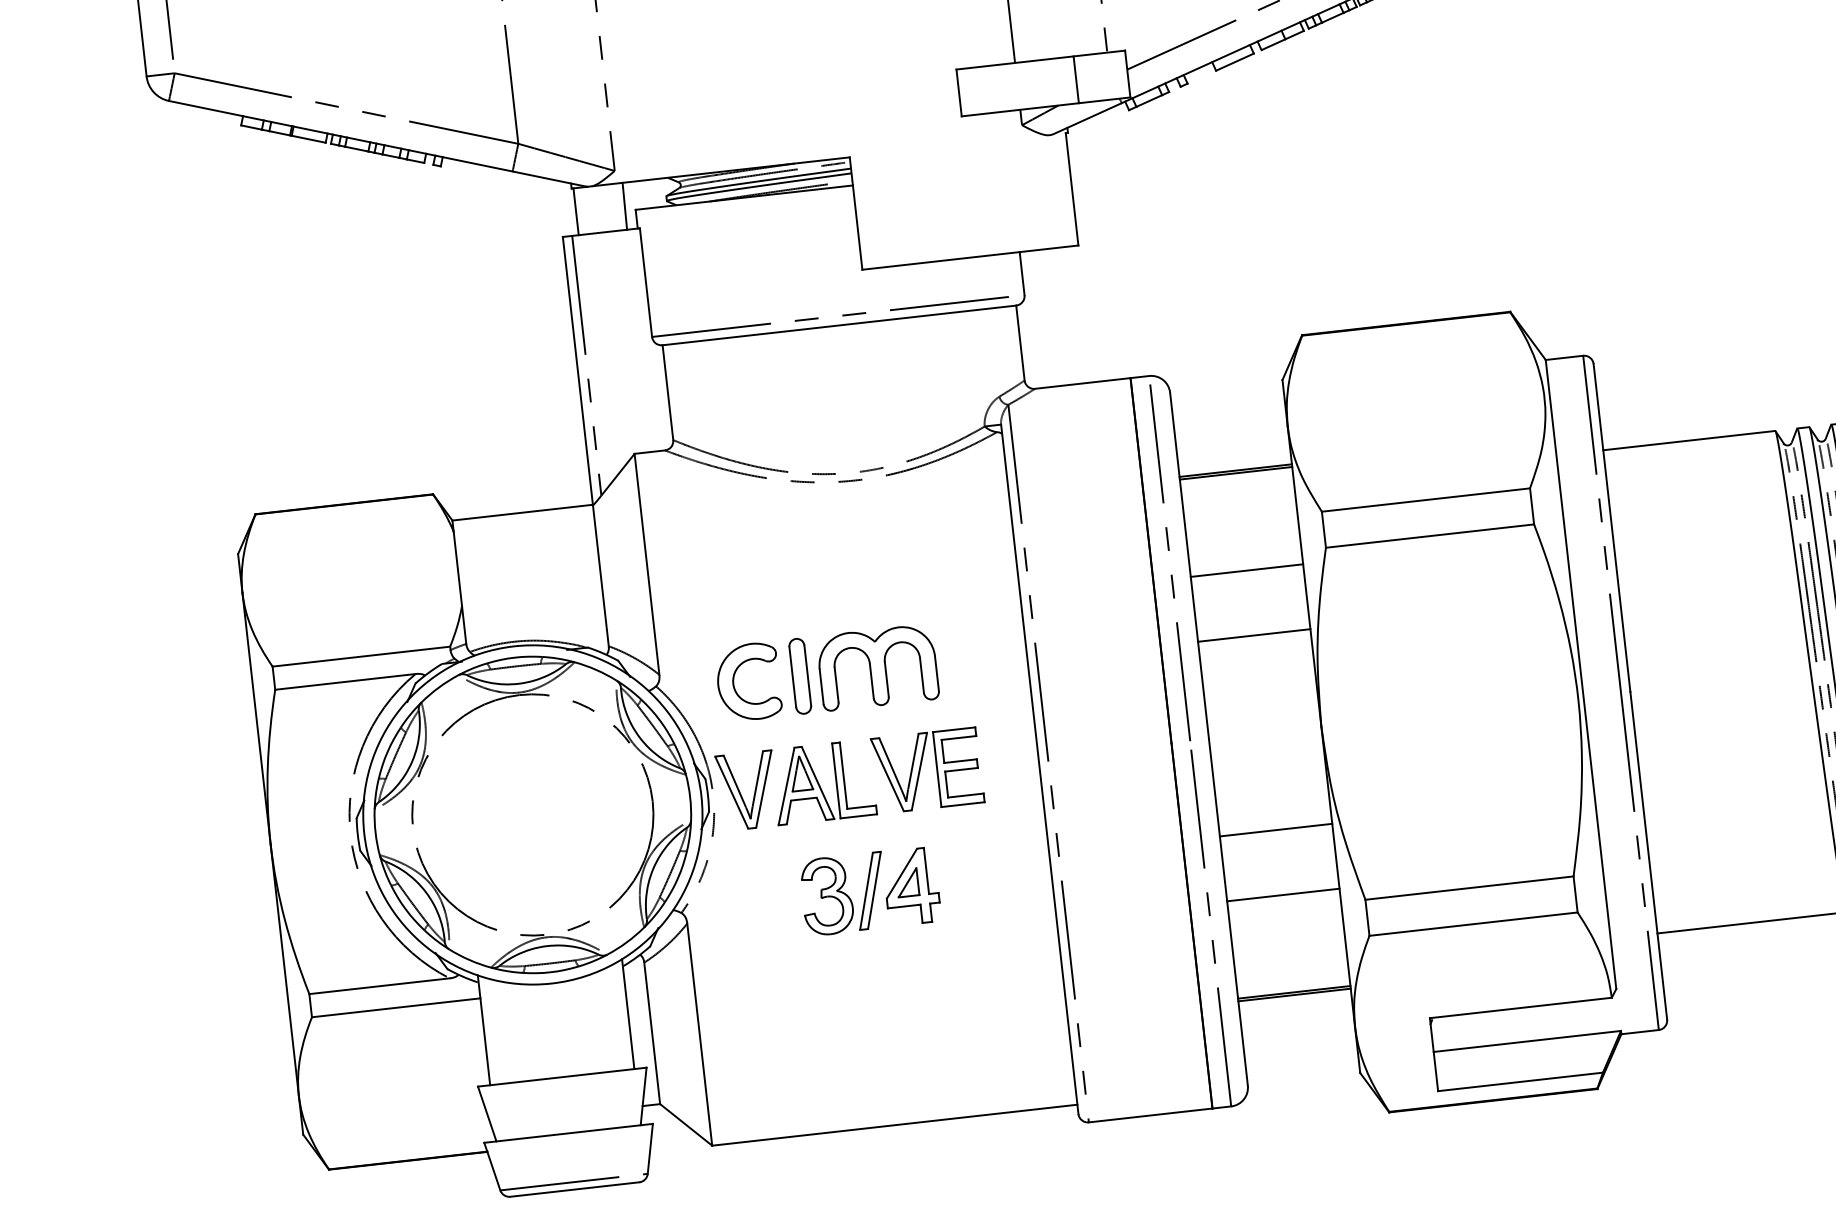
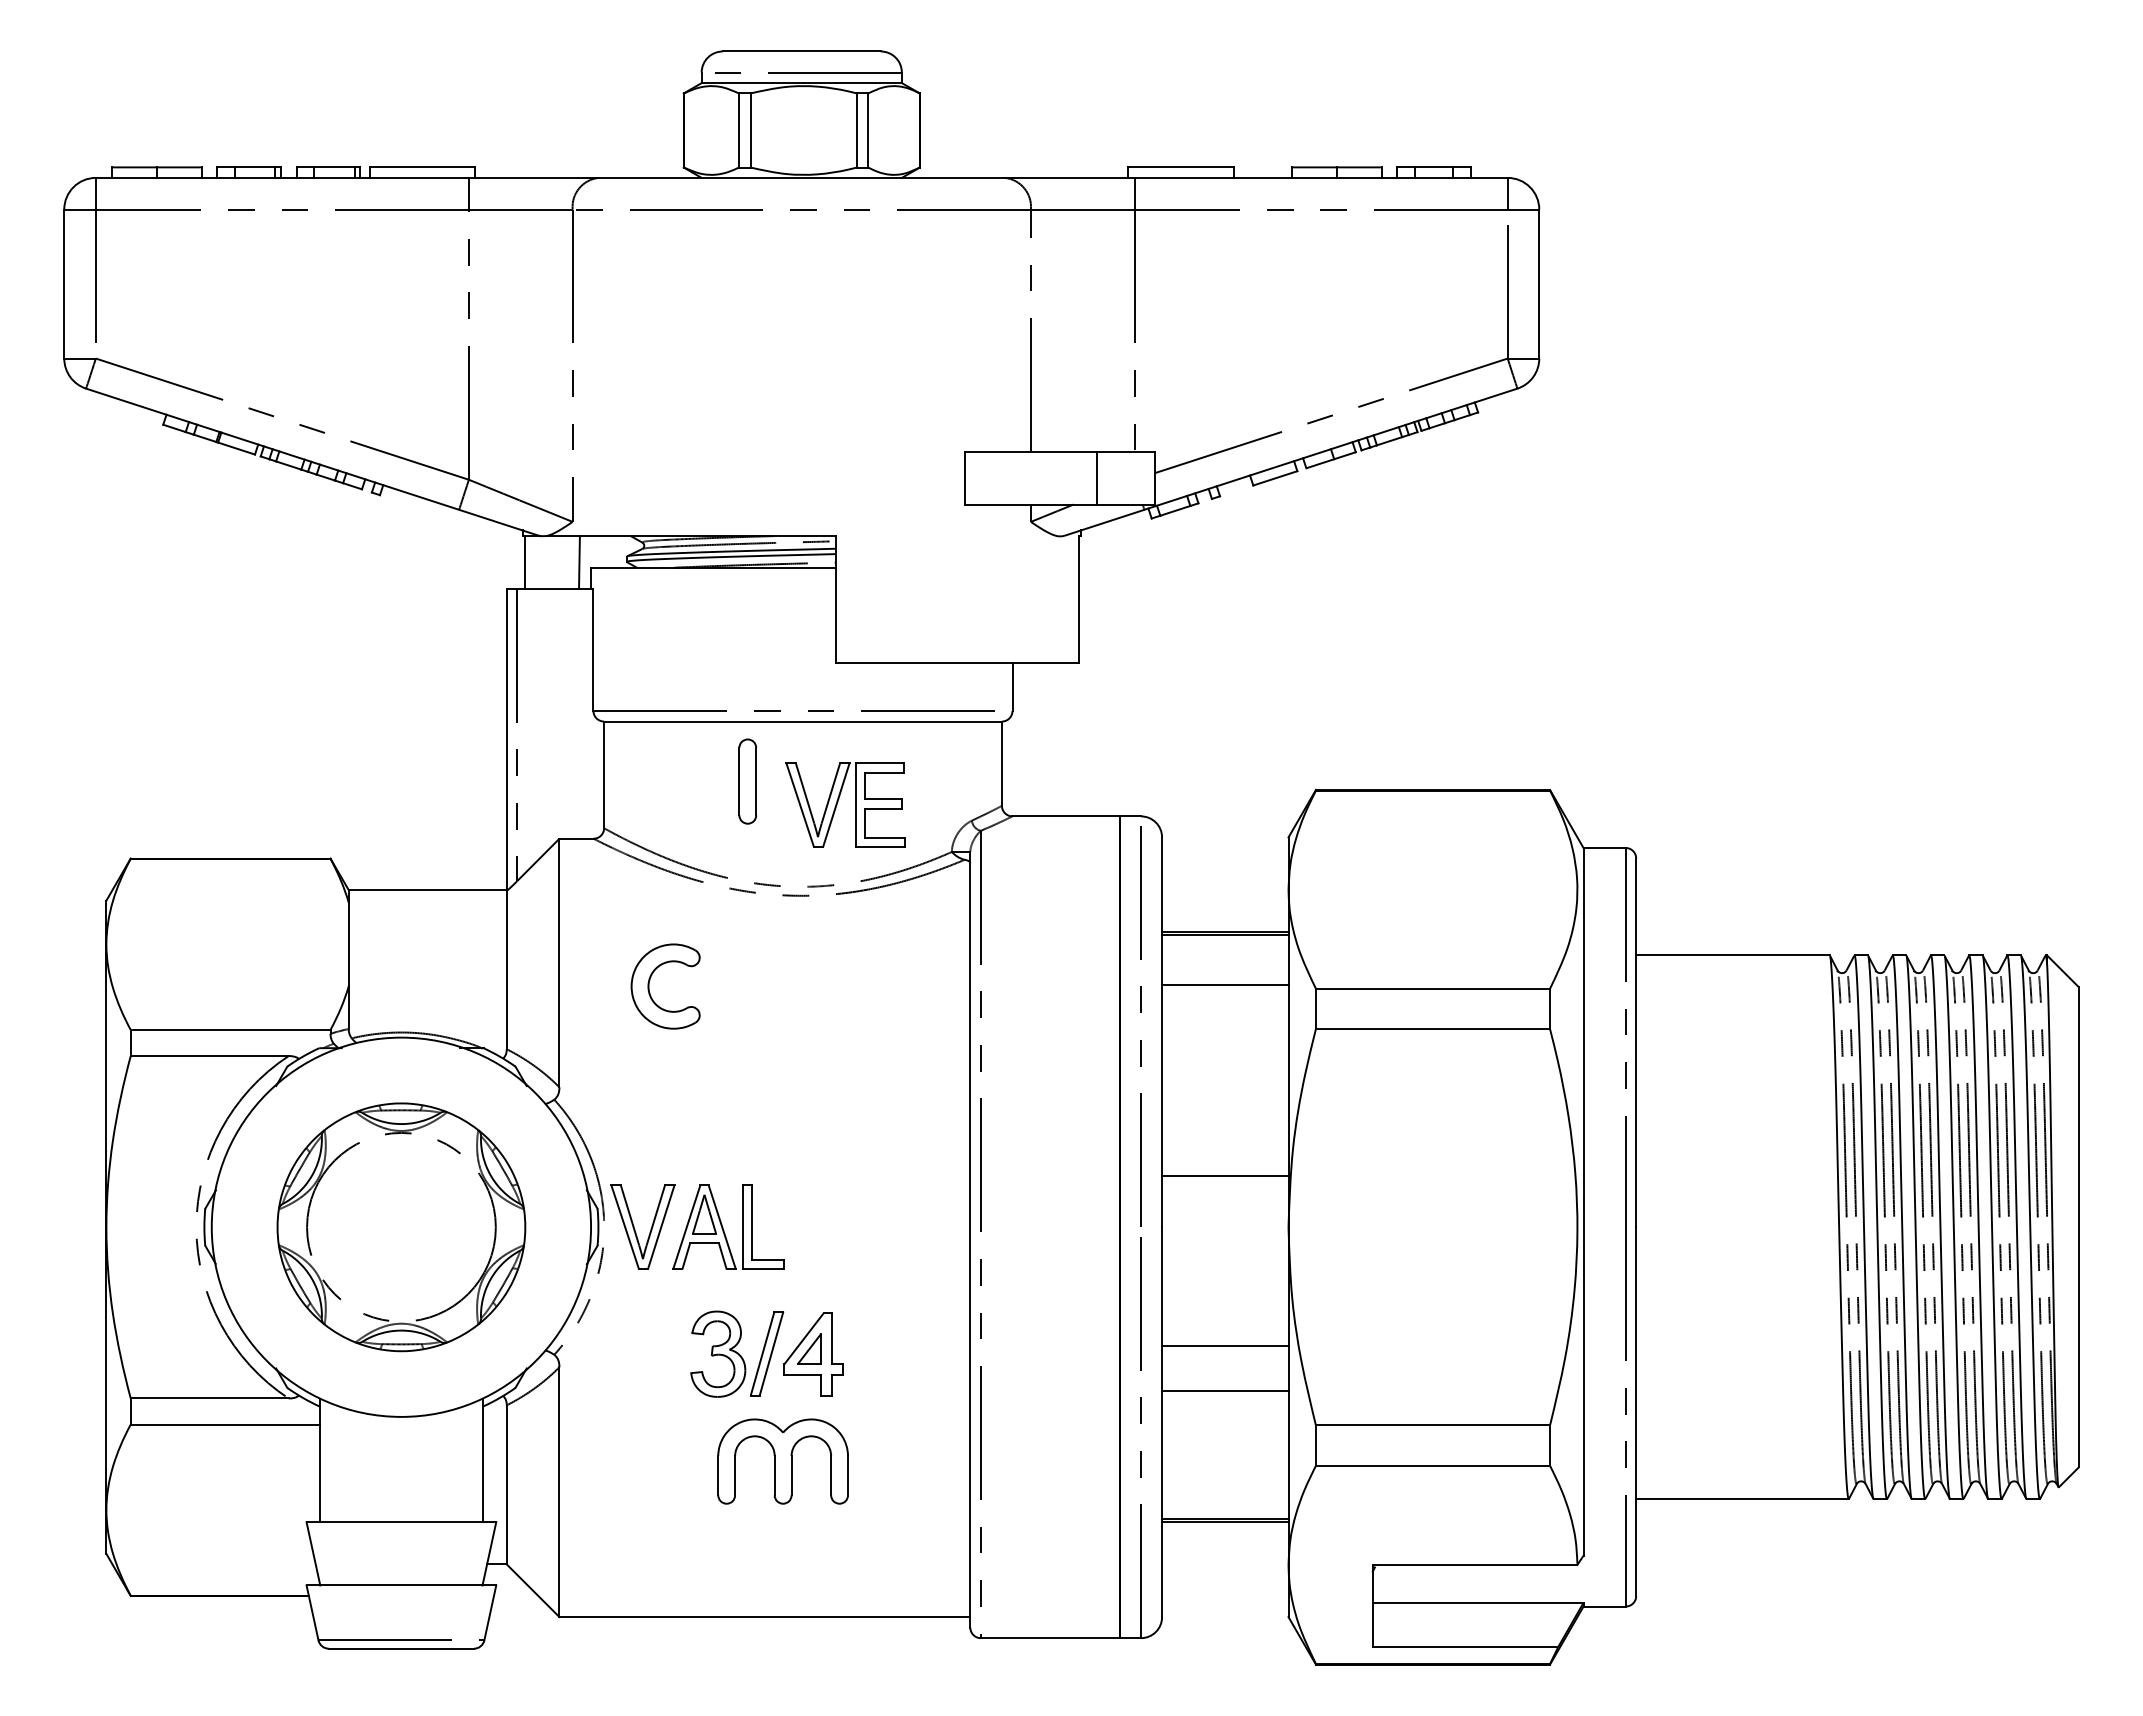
line: (1247, 570) -> (1225, 984), moved
line: (1254, 635) -> (1225, 1175), moved
part: (877, 667) -> (782, 1461), moved
part: (799, 676) -> (747, 781), moved
part: (734, 683) -> (649, 986), moved
part: (921, 768) -> (838, 802), moved
part: (532, 815) -> (401, 1227), size x0.7
line: (1276, 829) -> (1225, 1390), moved
line: (1283, 894) -> (1225, 1345), moved

